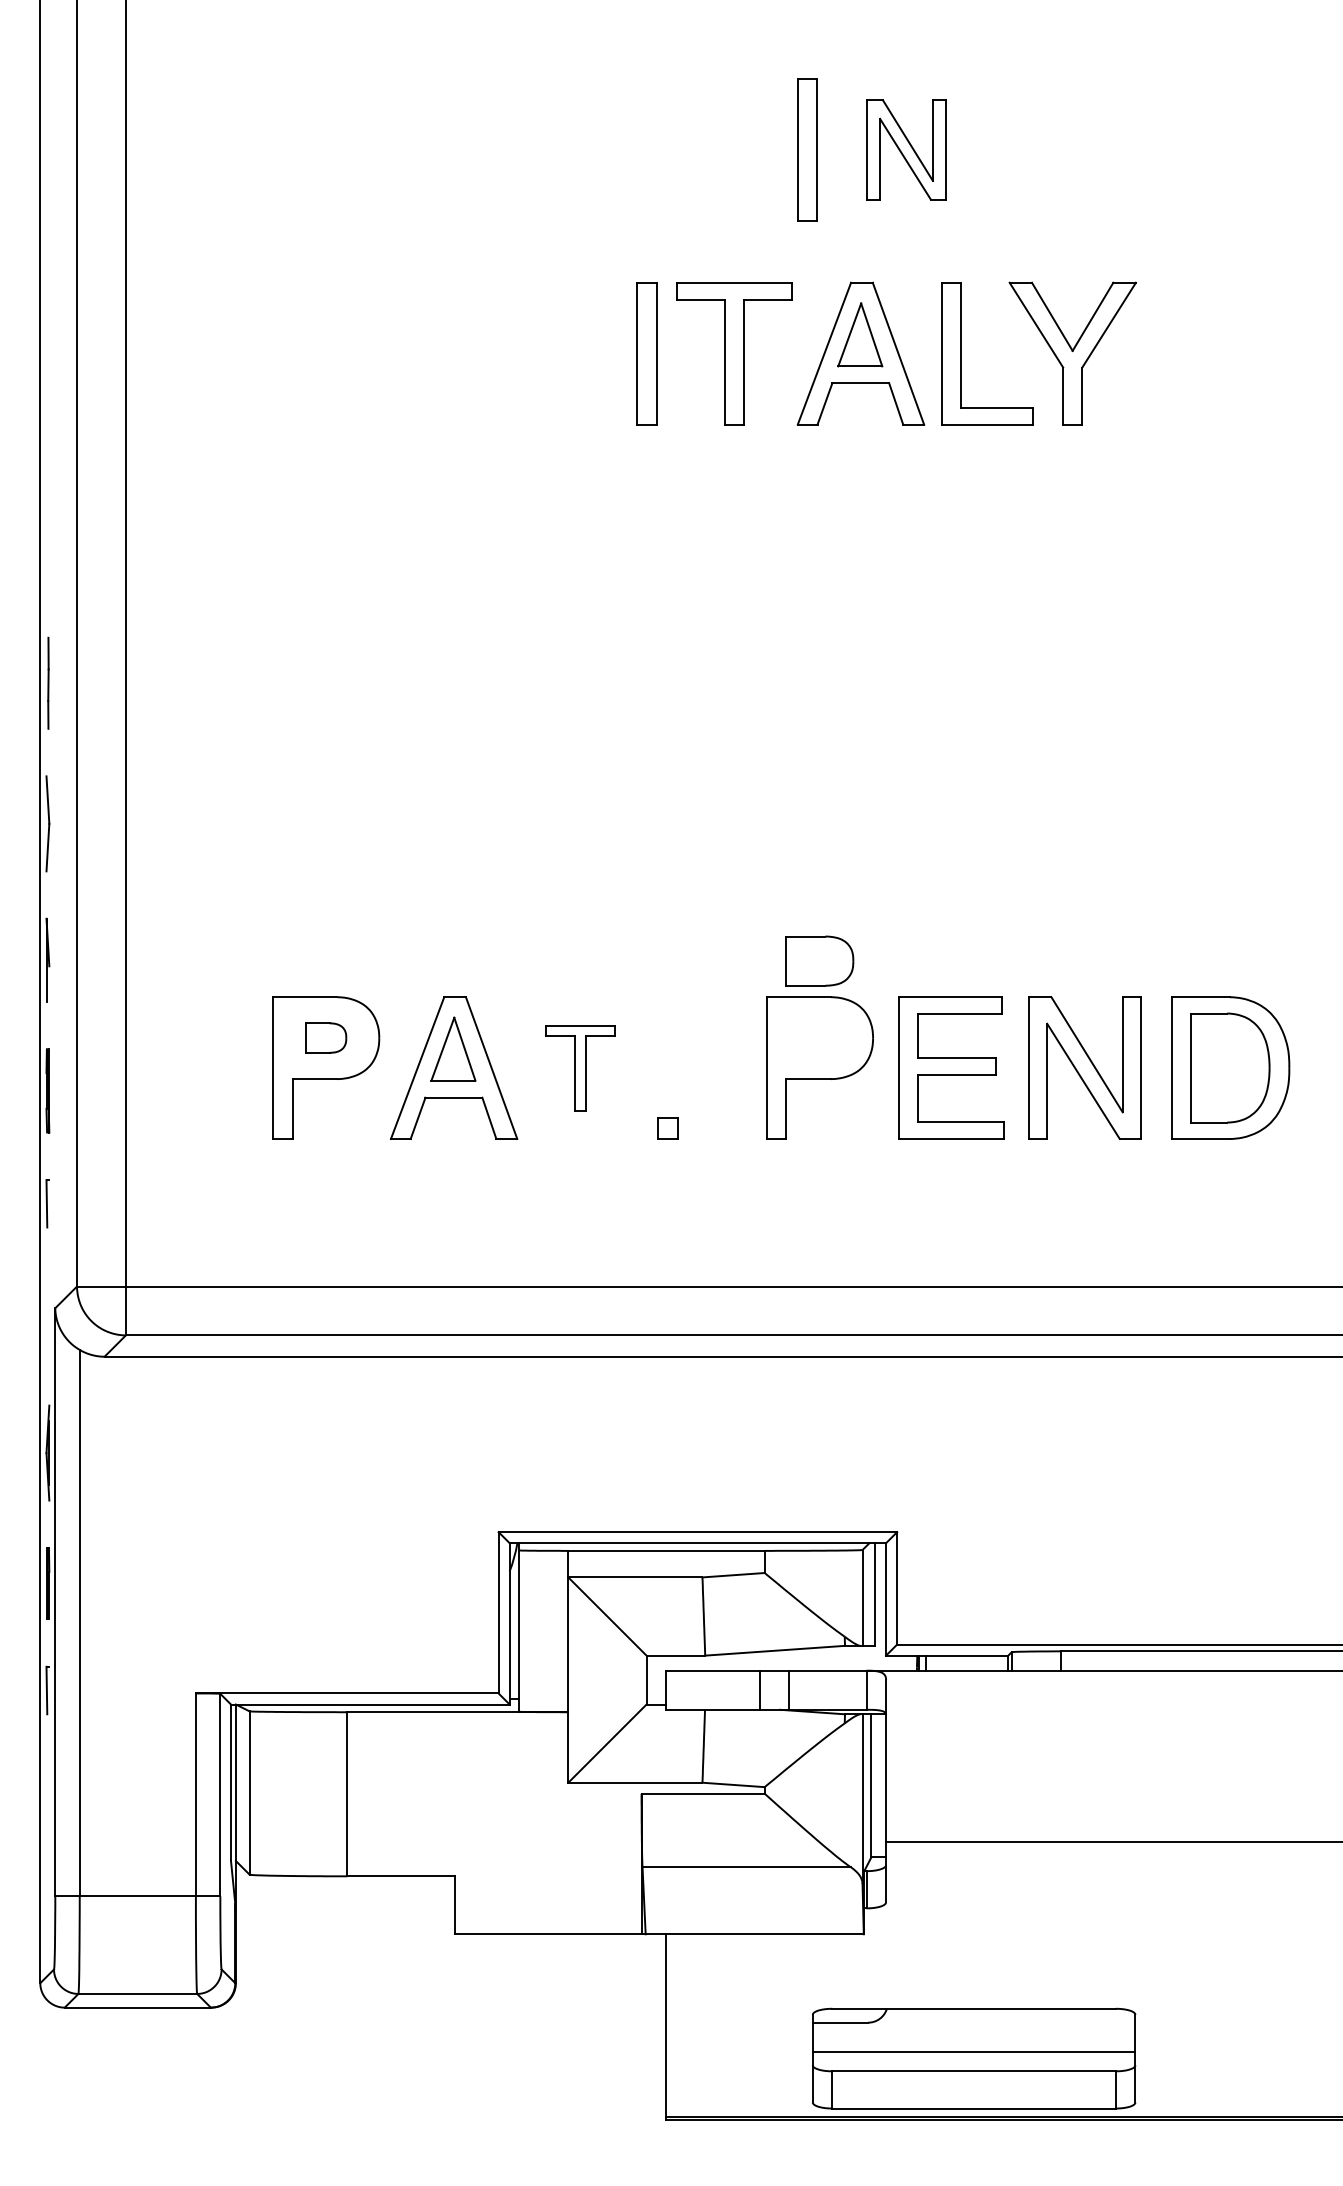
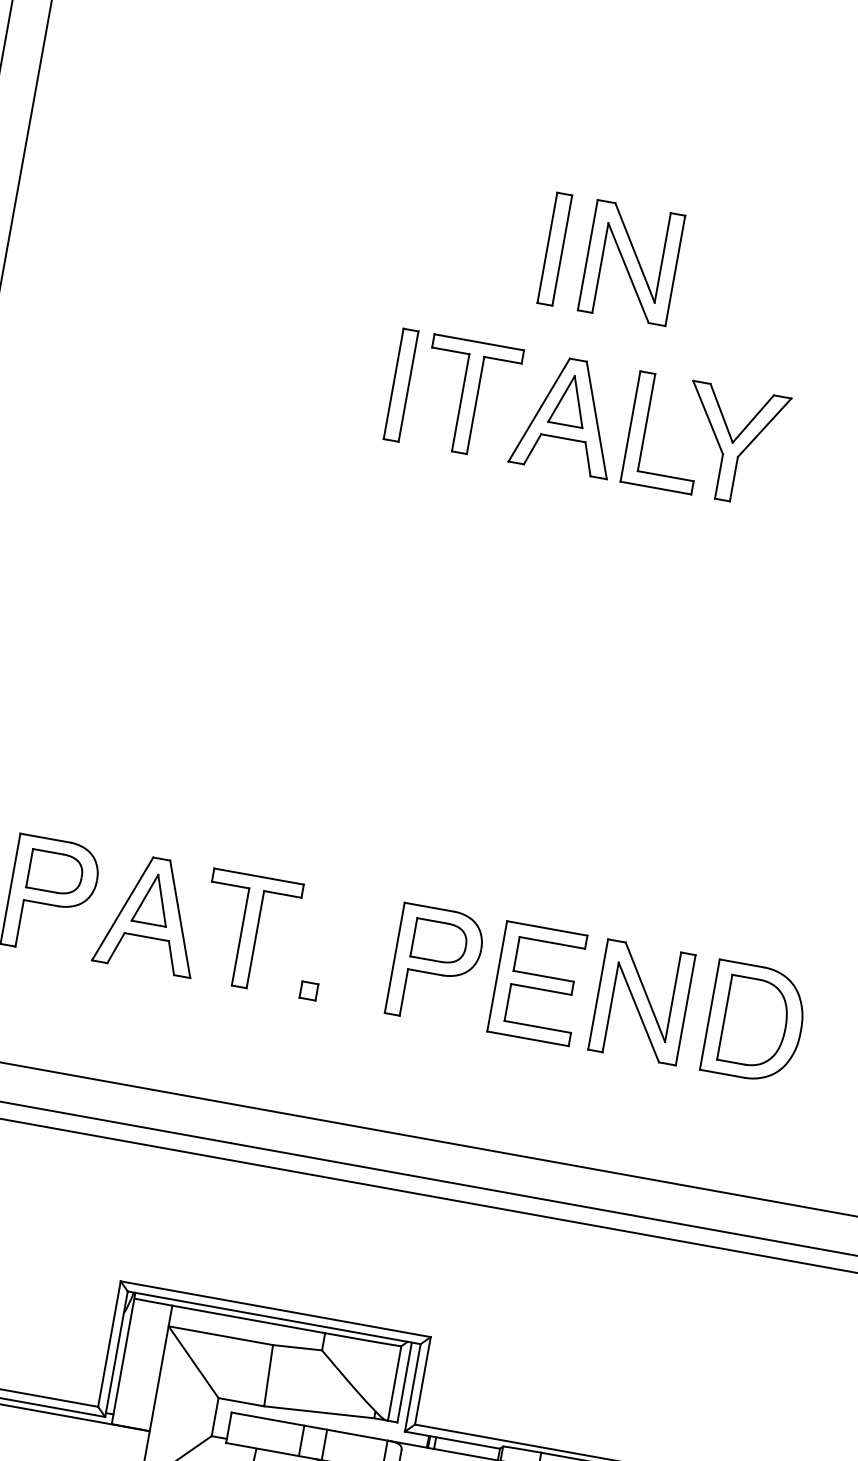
part: (906, 149) -> (631, 262), size x1.43
part: (819, 960) -> (439, 941), moved
part: (326, 1037) -> (56, 872), size x1.67
part: (580, 1067) -> (249, 931), size x1.67

